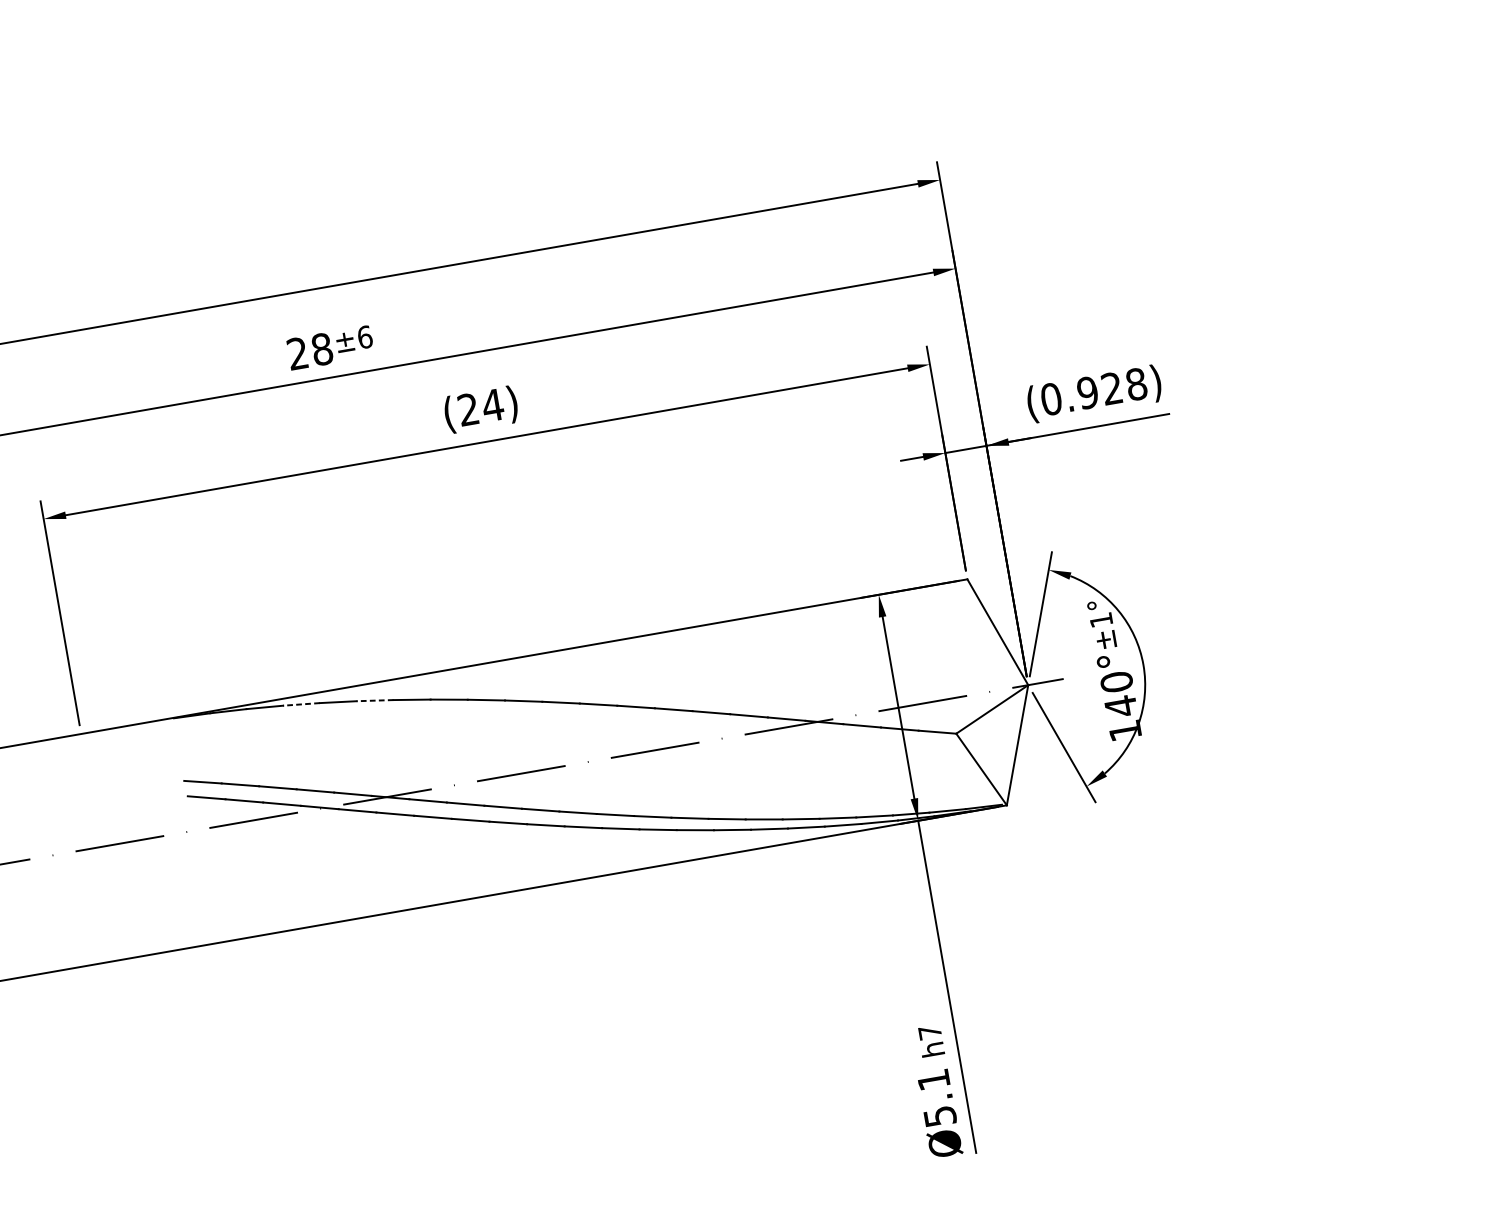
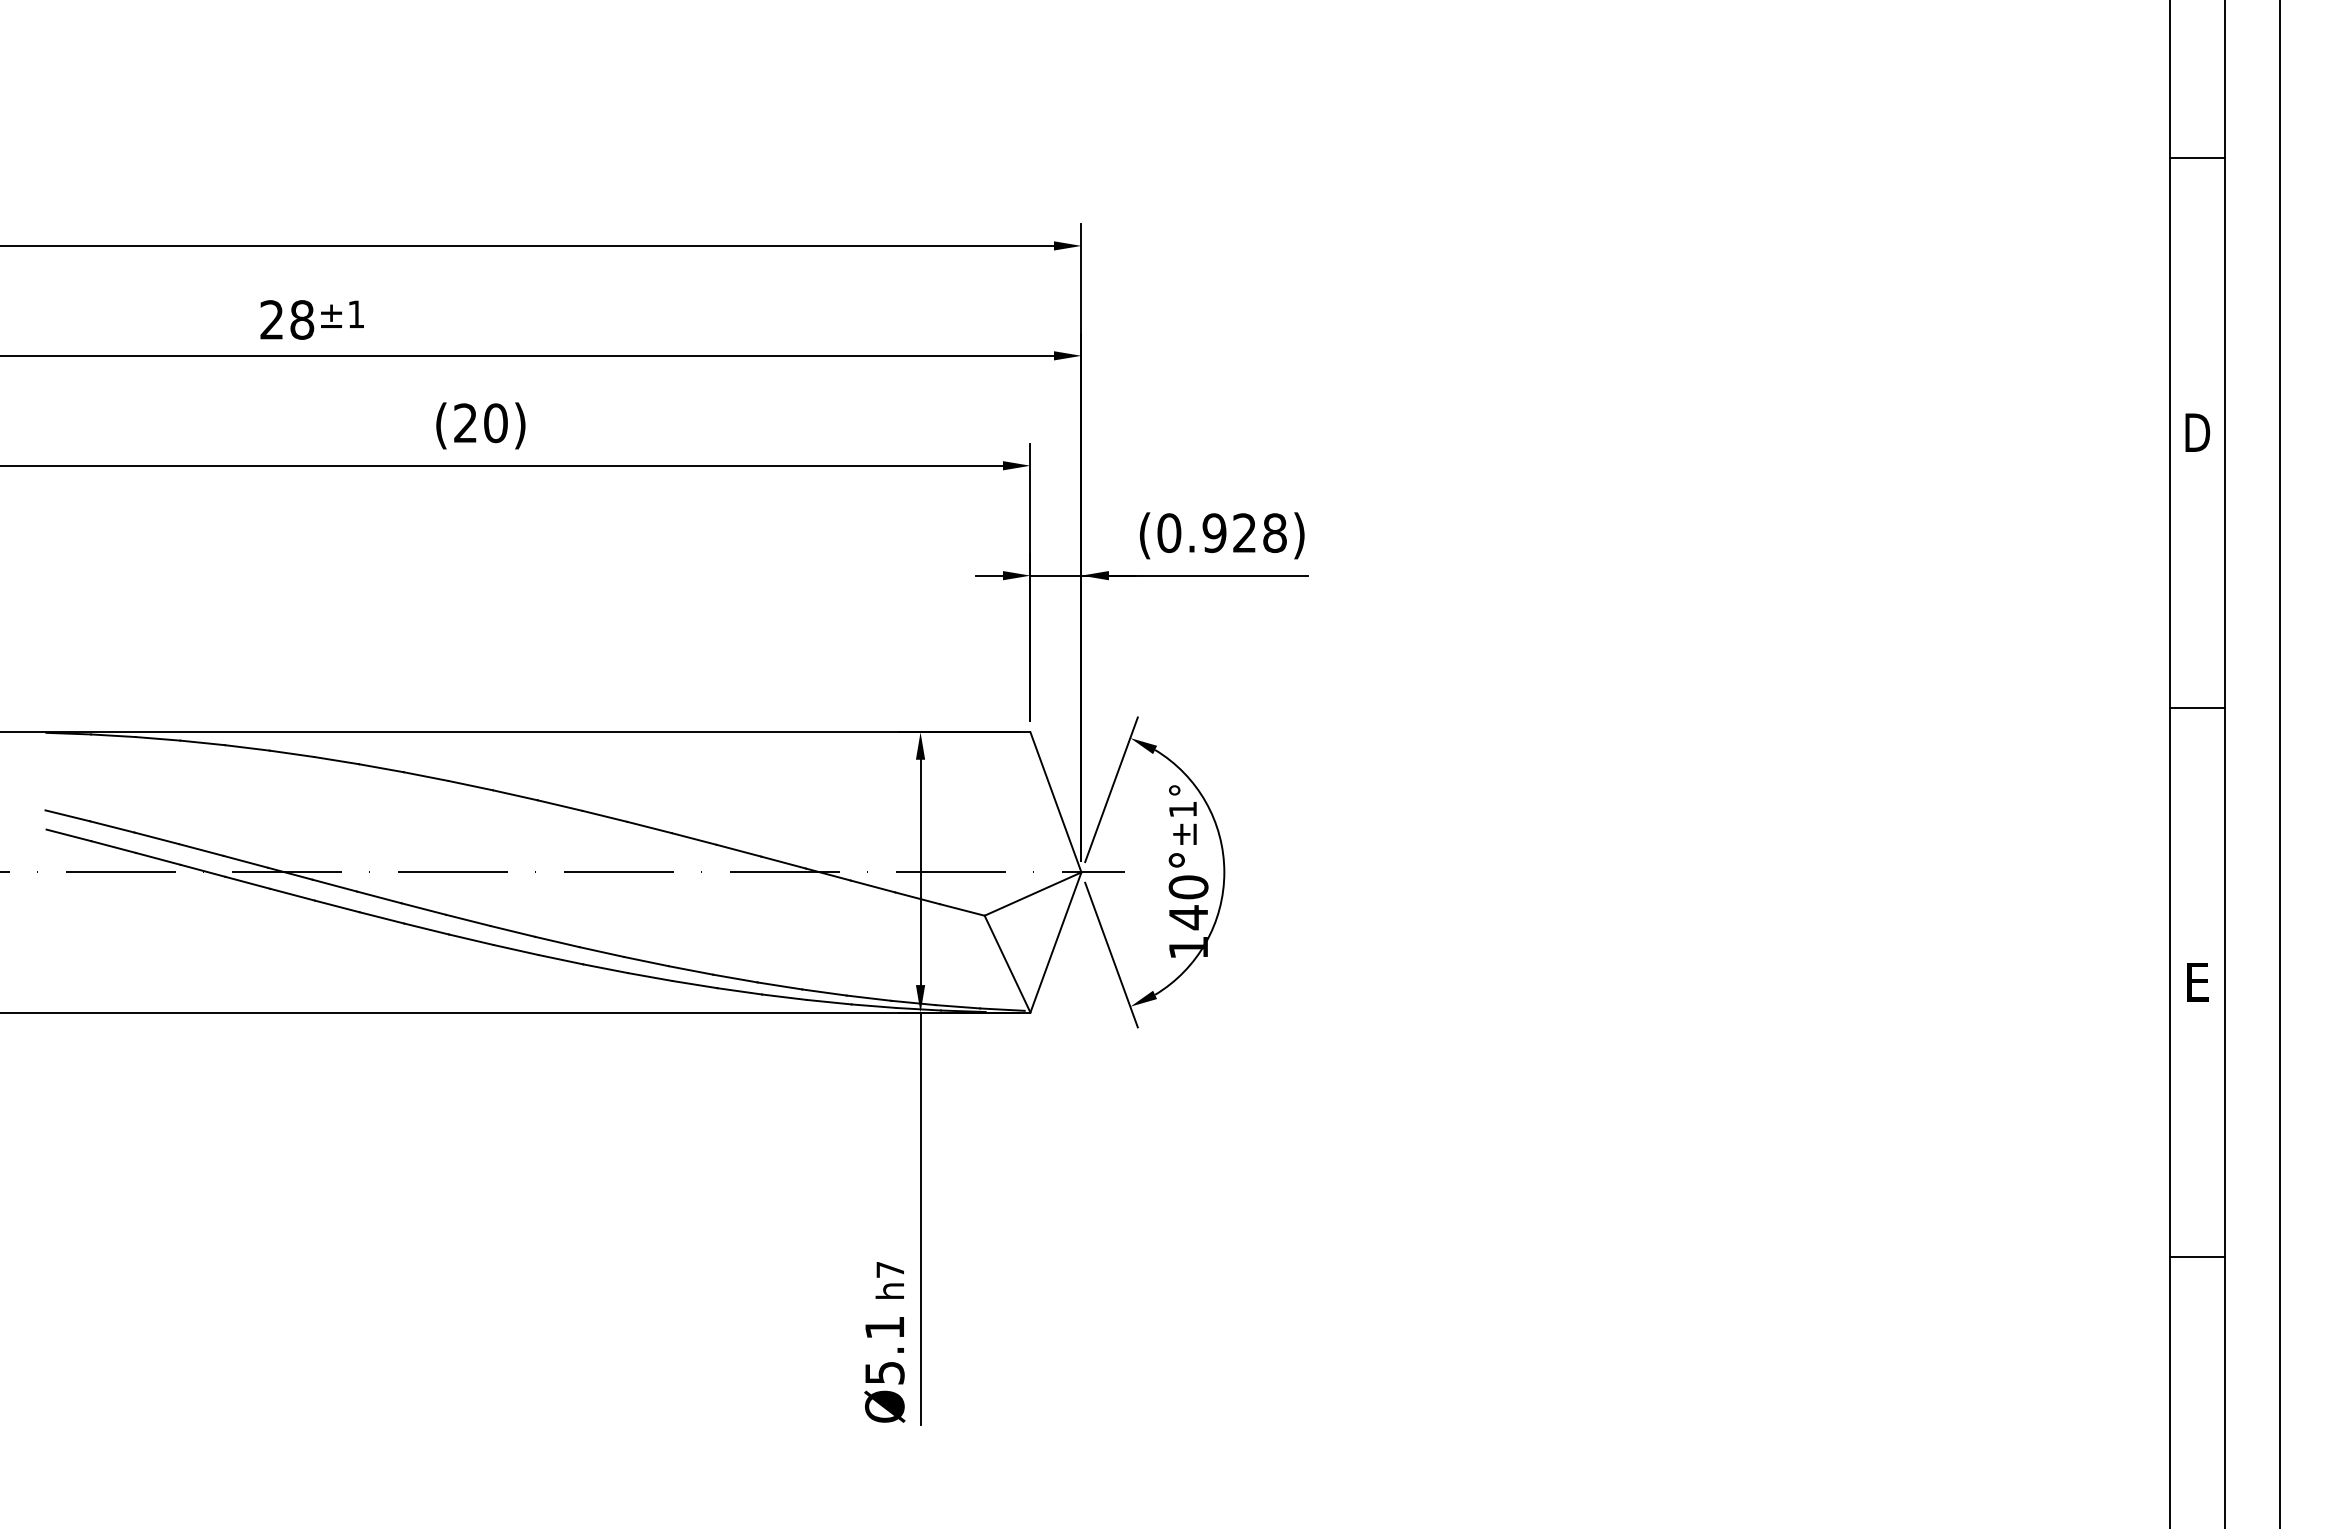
text: (365, 337) -> (356, 314), ±6 -> ±1
text: (492, 405) -> (495, 423), (24) -> (20)
line: (375, 700) -> (292, 753), dashed -> solid
line: (301, 704) -> (202, 742), dashed -> solid

